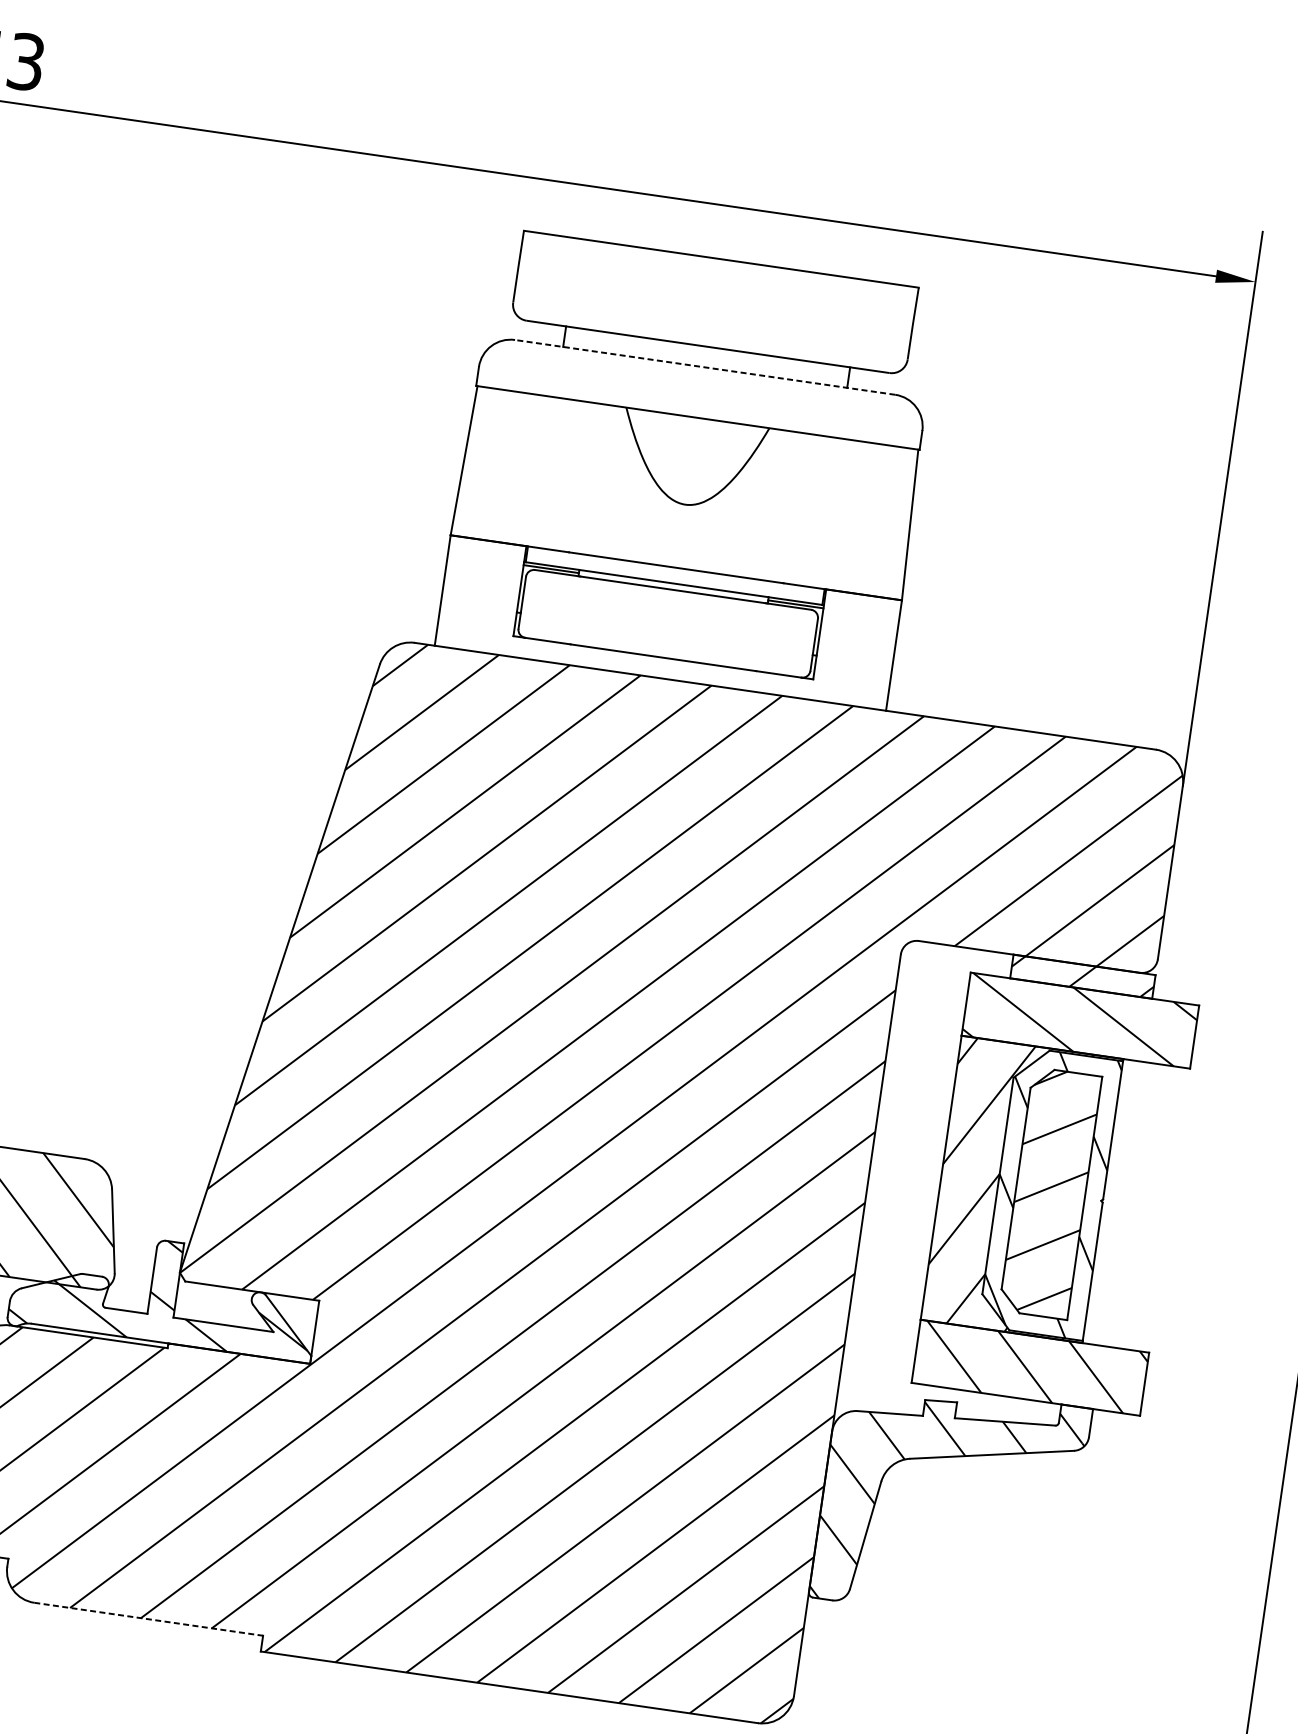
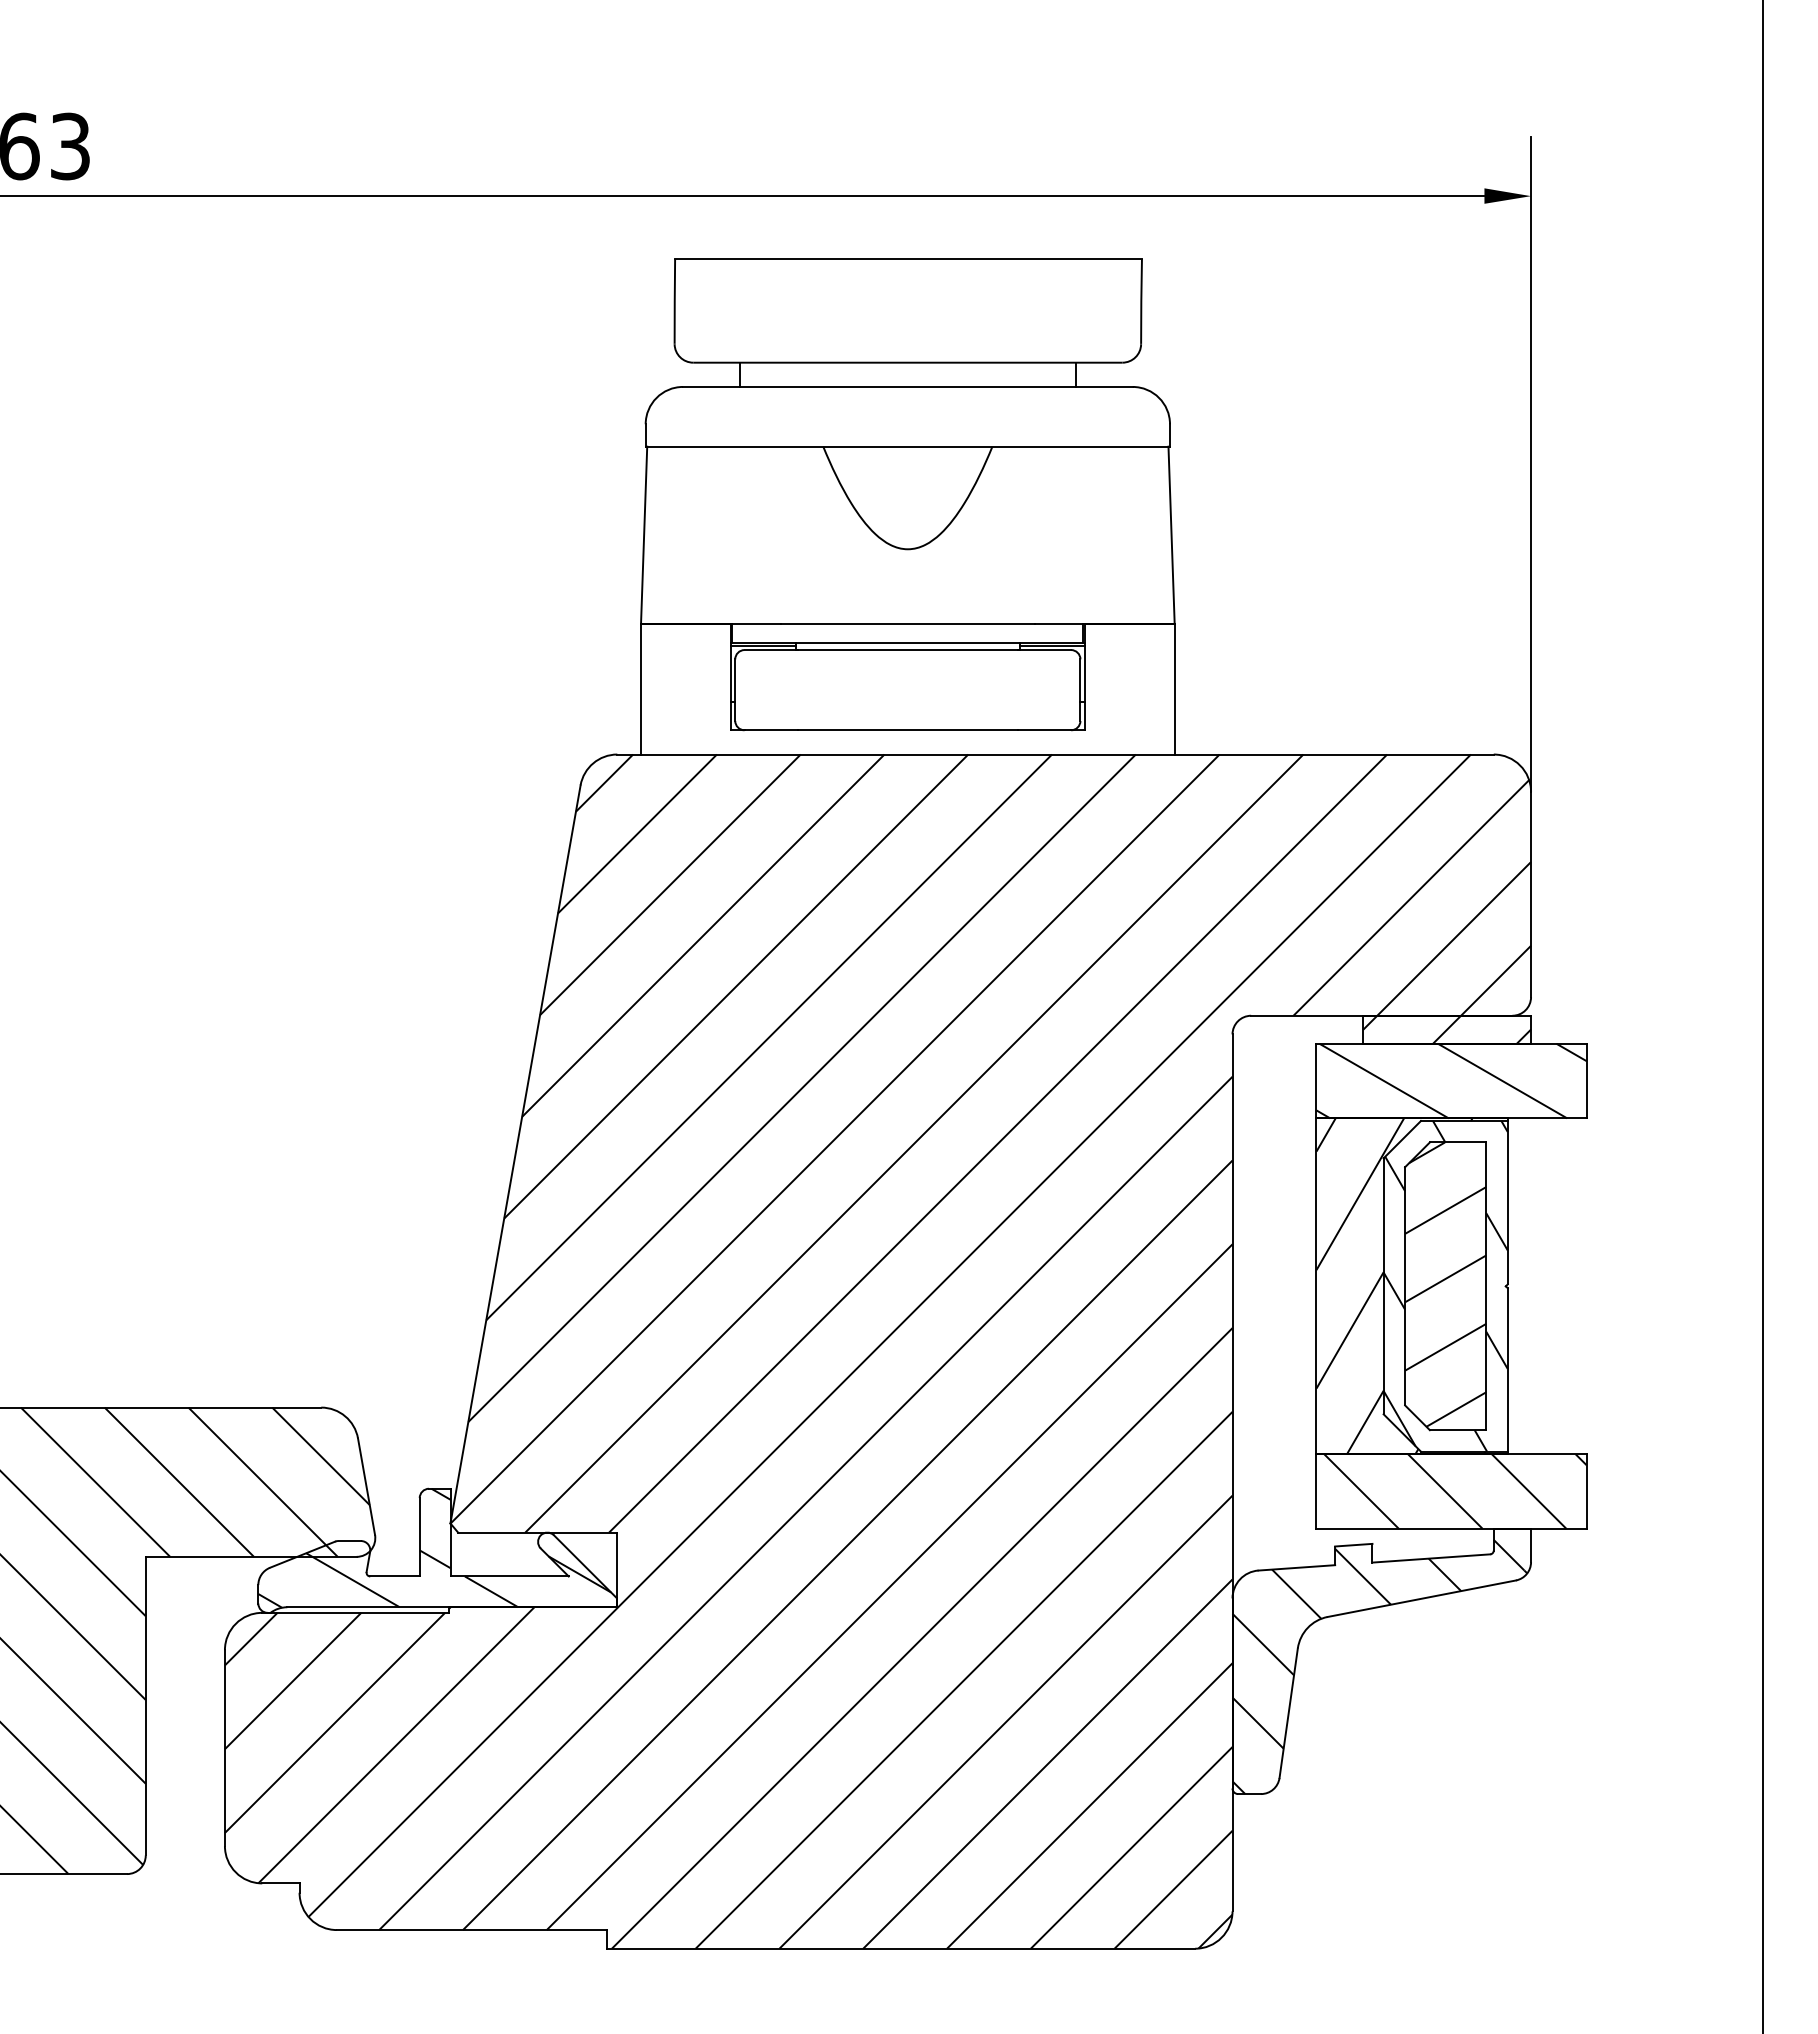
line: (704, 366) -> (907, 386), dashed -> solid
line: (148, 1619) -> (472, 1930), dashed -> solid

